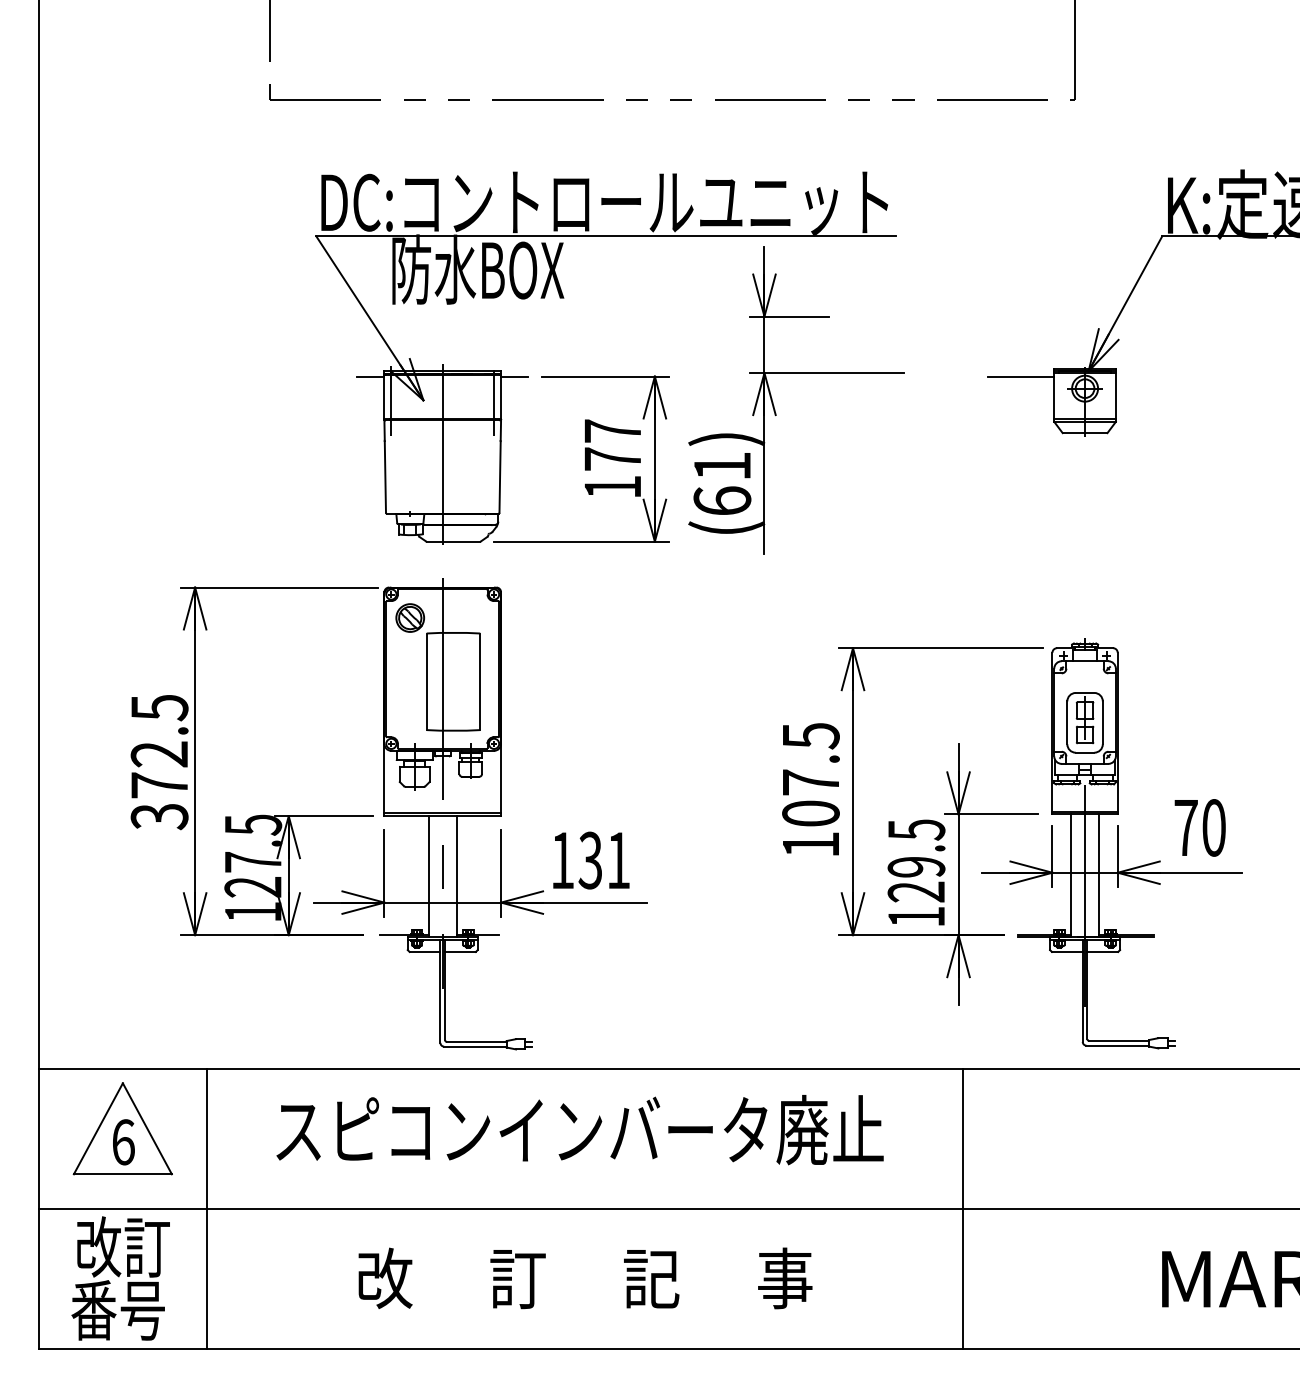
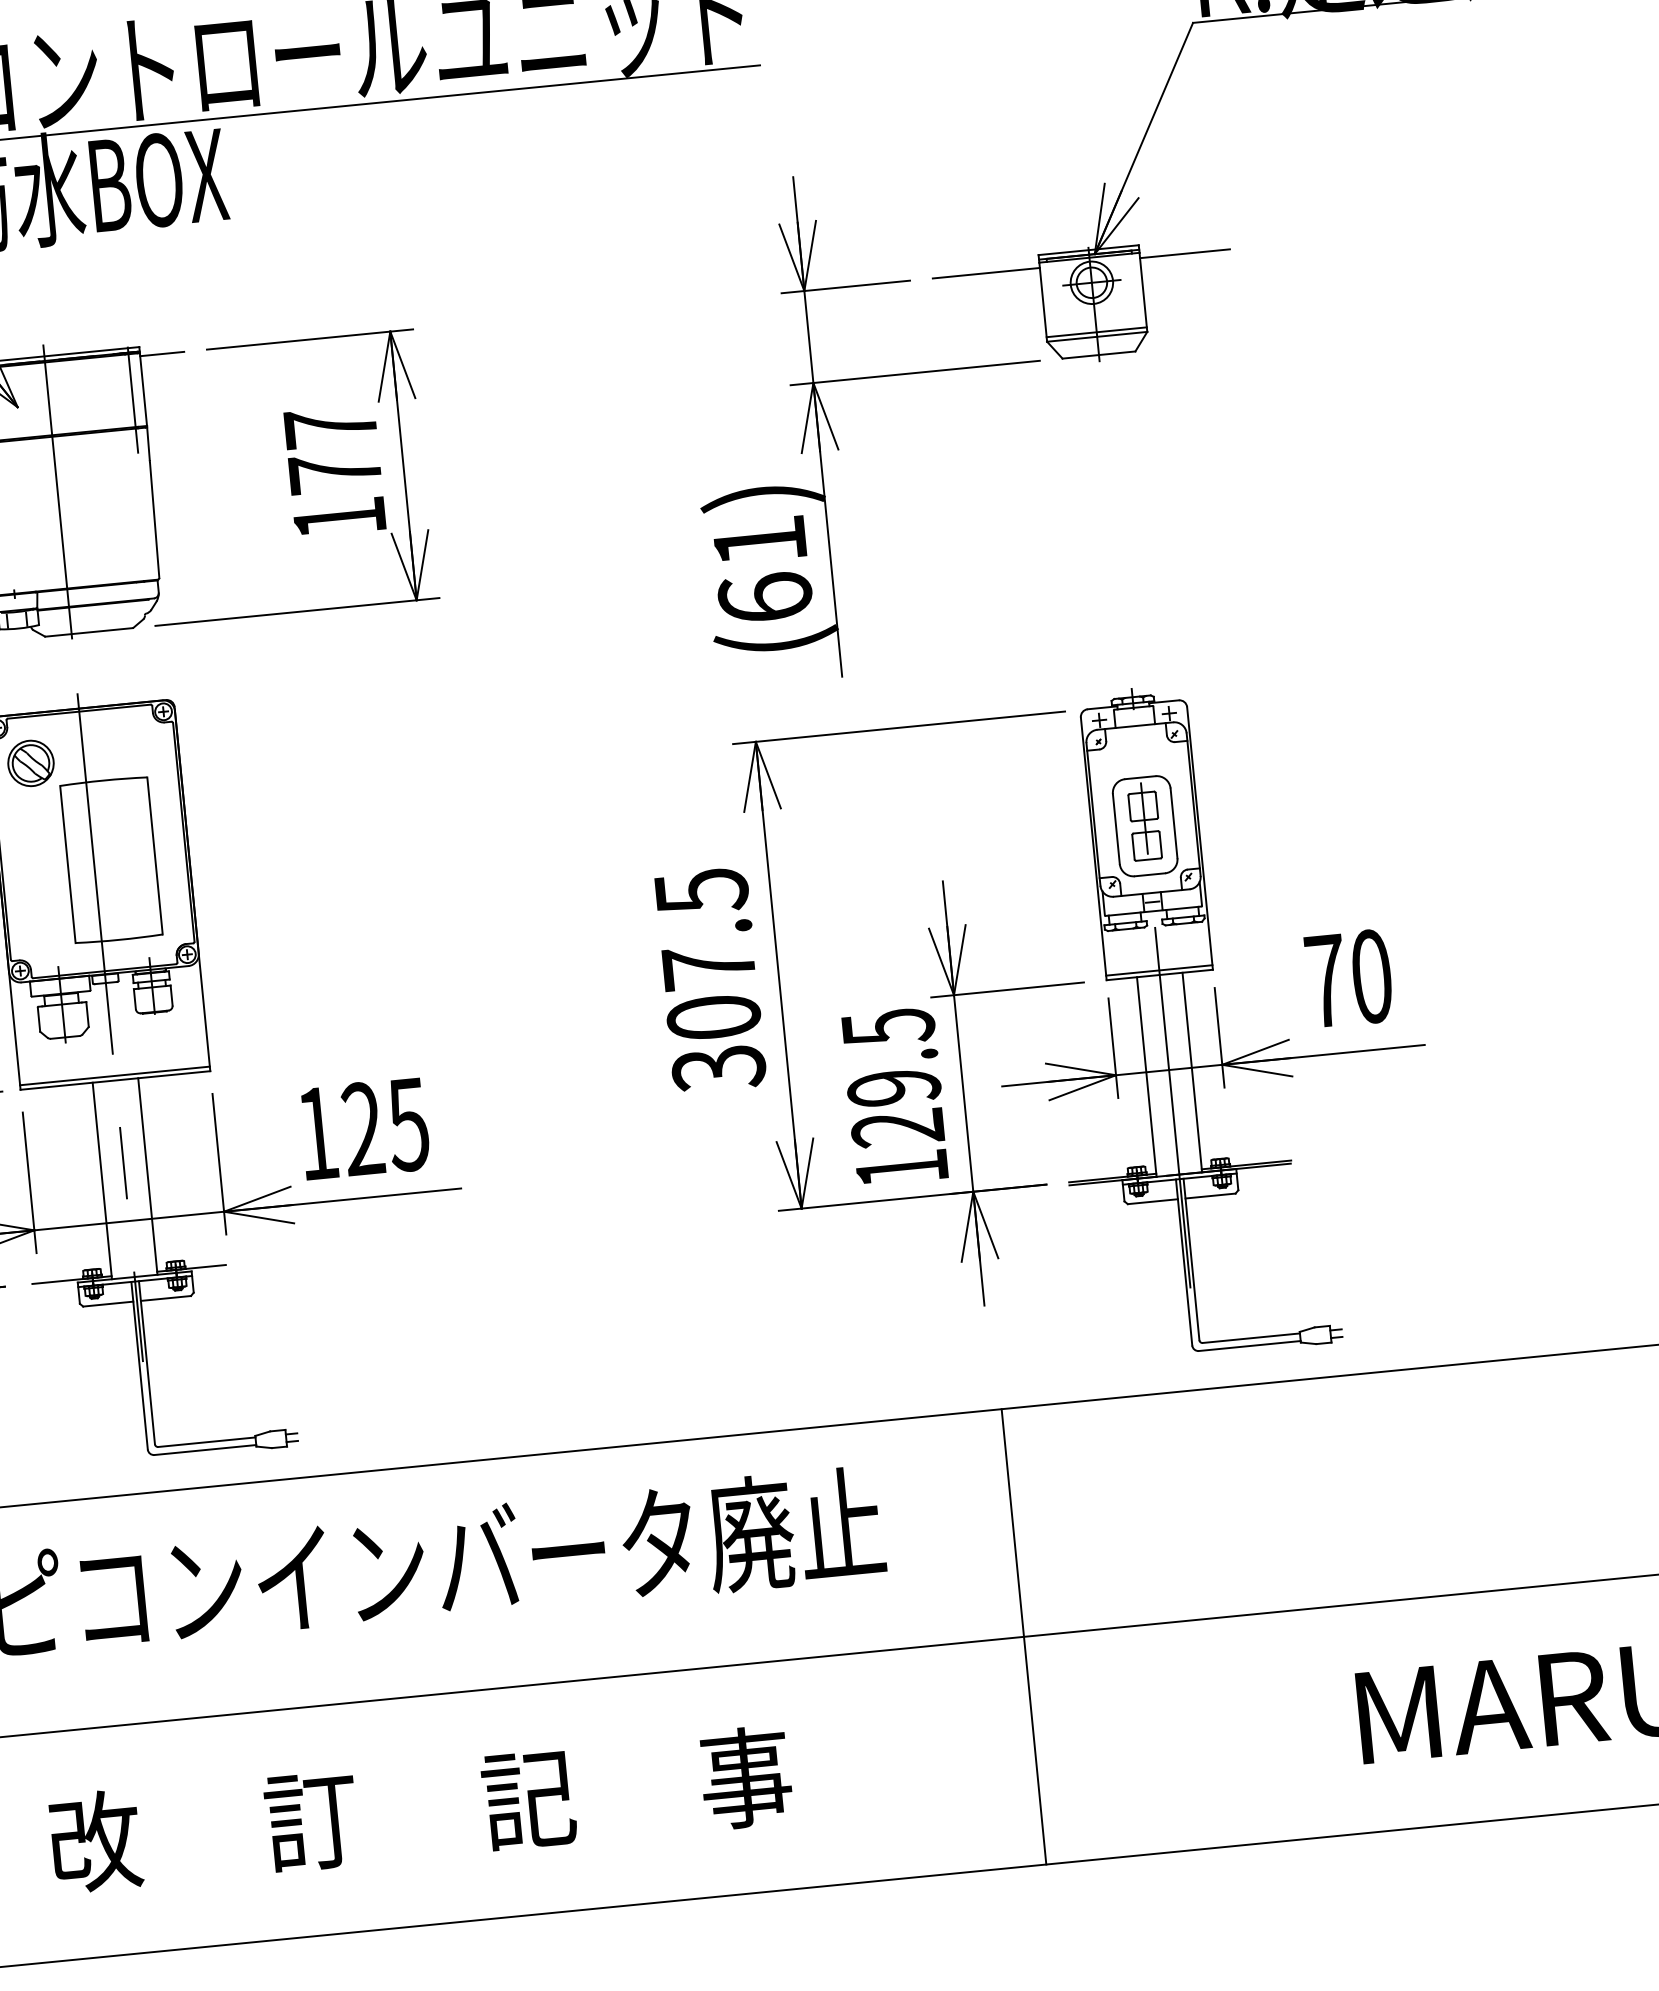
line: (1143, 376) -> (1184, 253), added
part: (774, 405) -> (834, 434), moved
text: (810, 845) -> (718, 1069), 107.5 -> 307.5
text: (604, 860) -> (385, 1126), 131 -> 125

